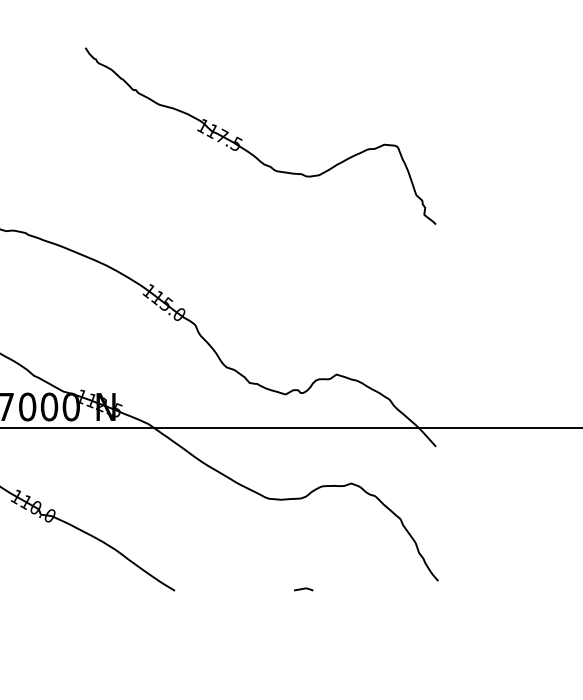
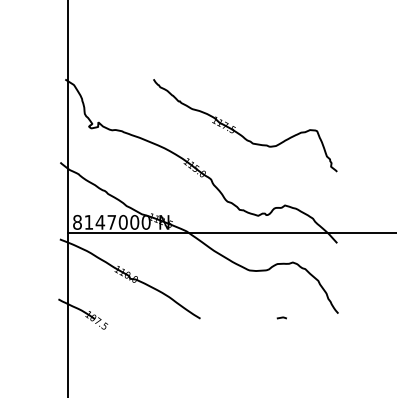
part: (251, 151) -> (240, 133), moved
curve: (302, 588) -> (281, 317), moved

